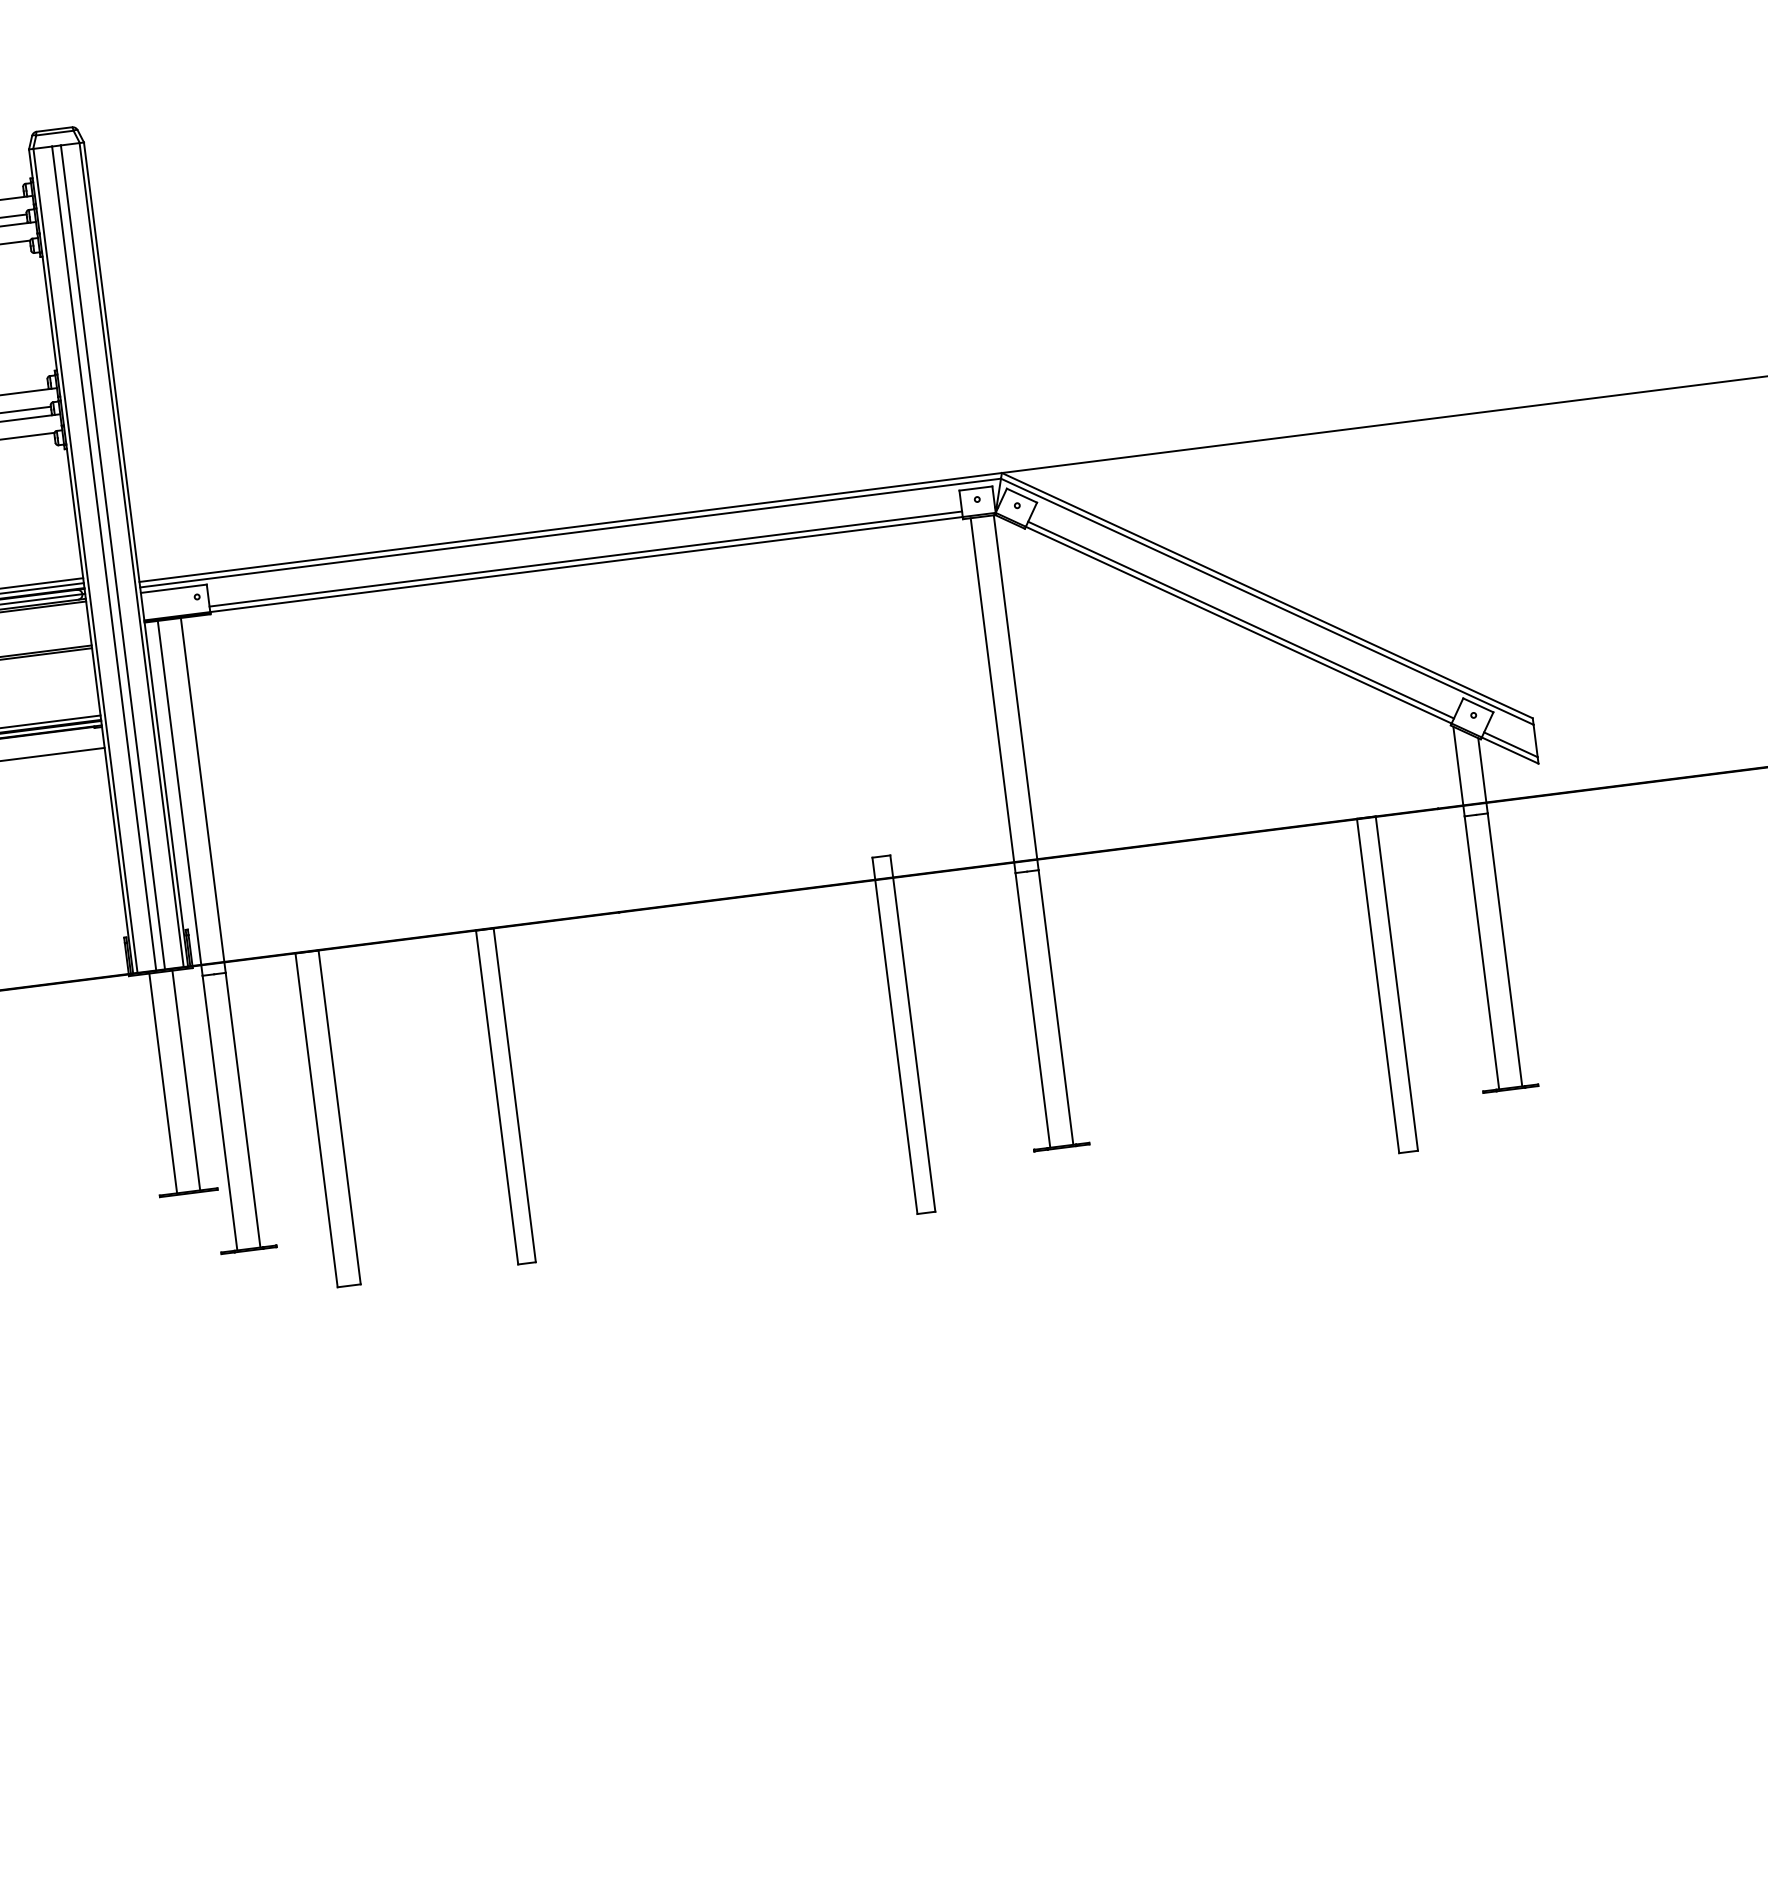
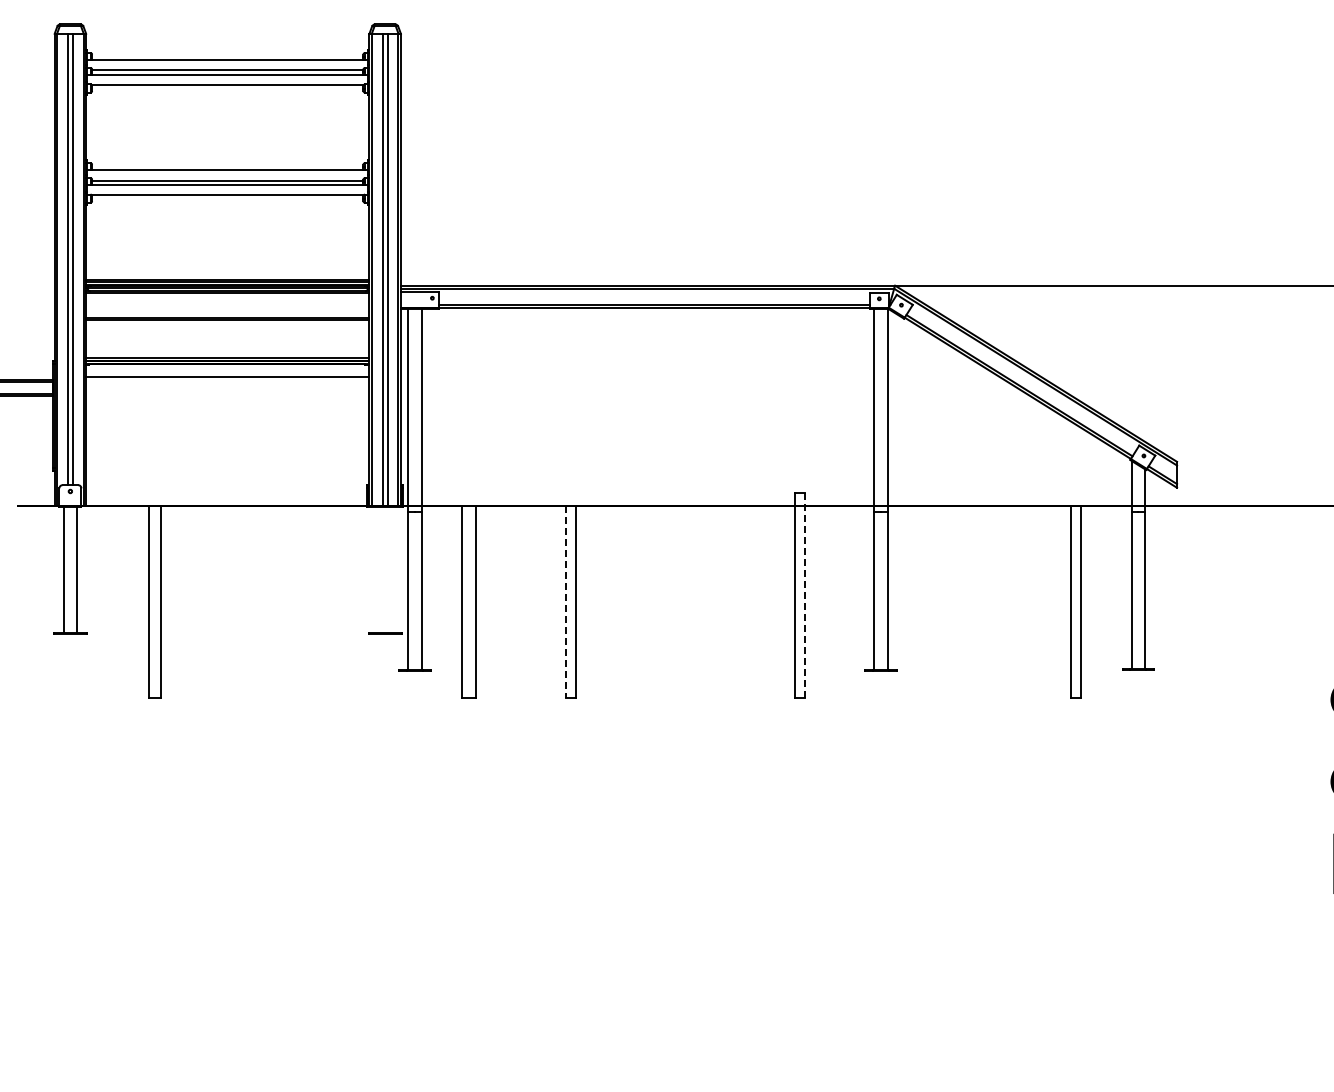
line: (912, 1033) -> (804, 595), solid -> dashed
line: (185, 1081) -> (391, 570), removed
line: (163, 1084) -> (378, 570), removed
line: (496, 1096) -> (565, 601), solid -> dashed

